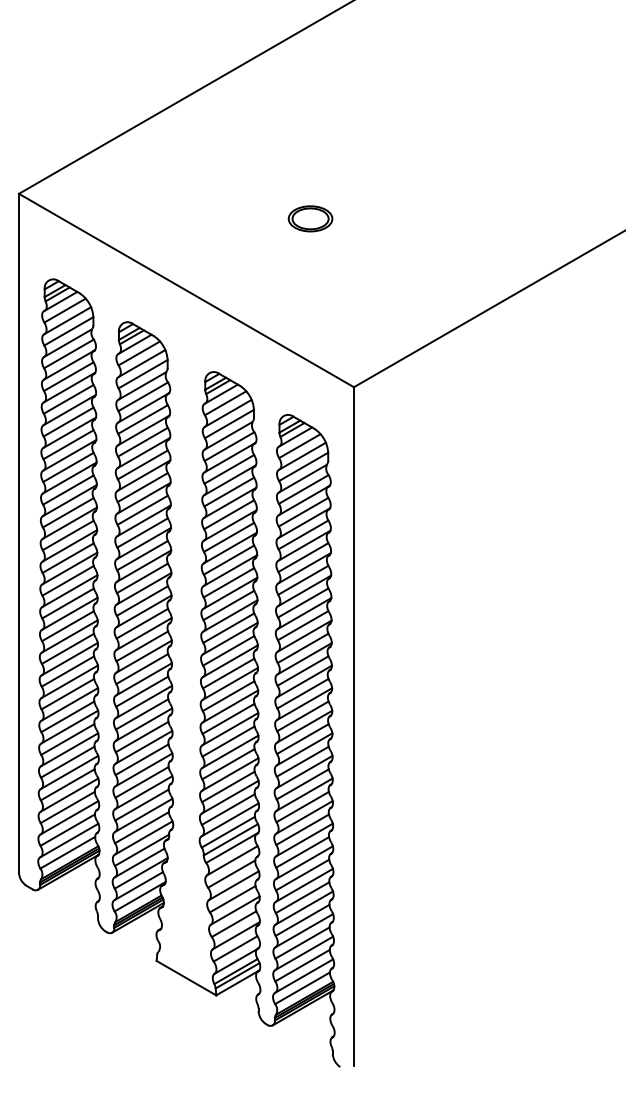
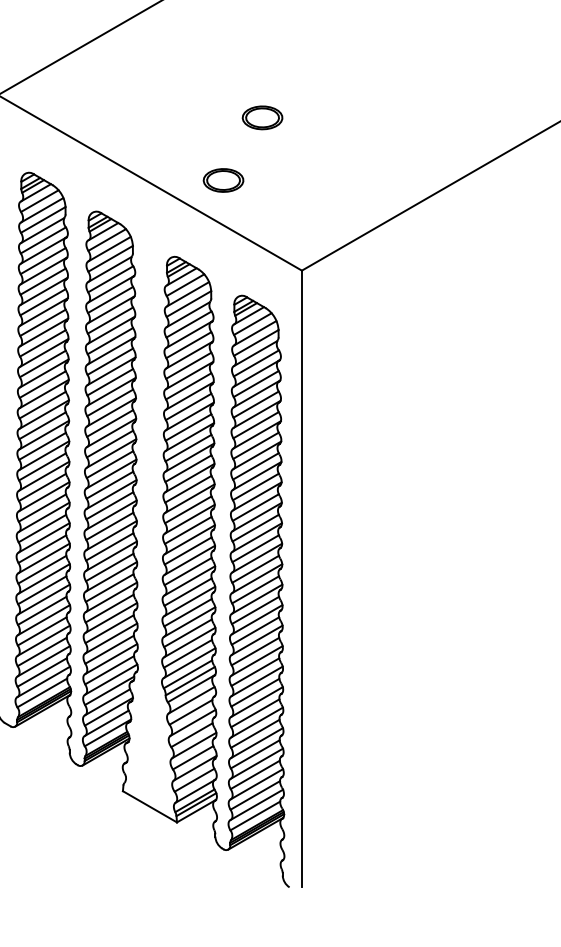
part: (267, 287) -> (223, 180), added

